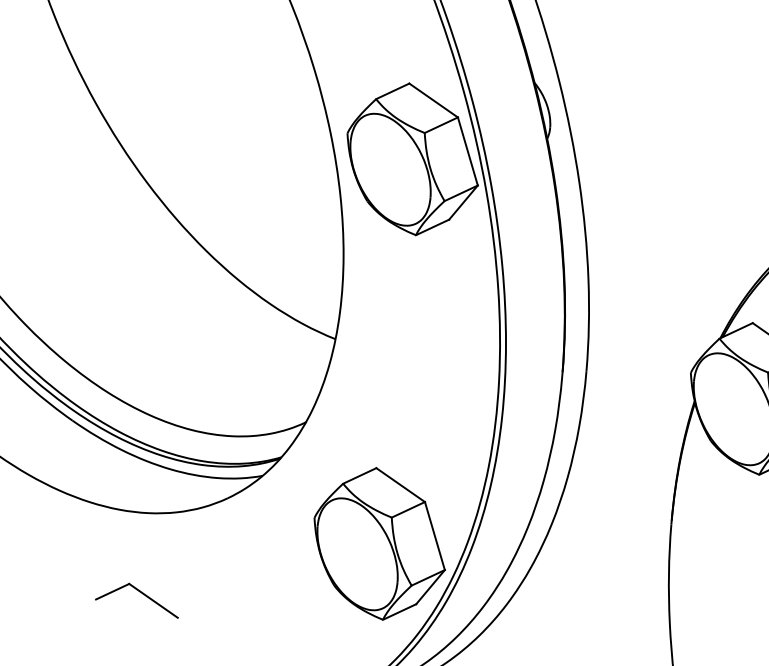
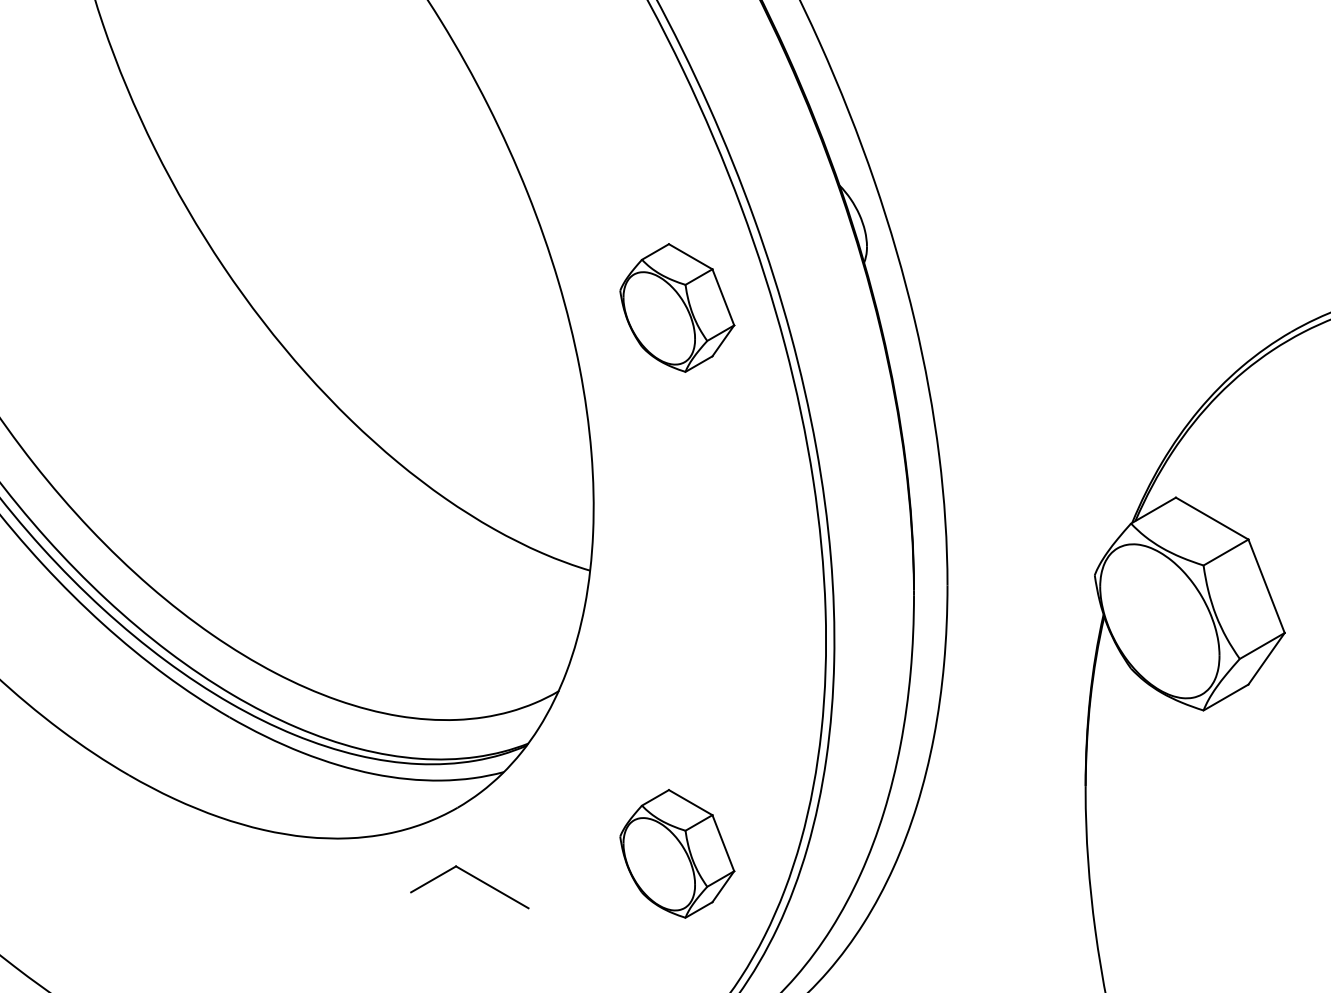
part: (413, 159) -> (677, 307), size x0.6
part: (380, 543) -> (677, 853), size x0.6
part: (141, 593) -> (474, 878), moved

